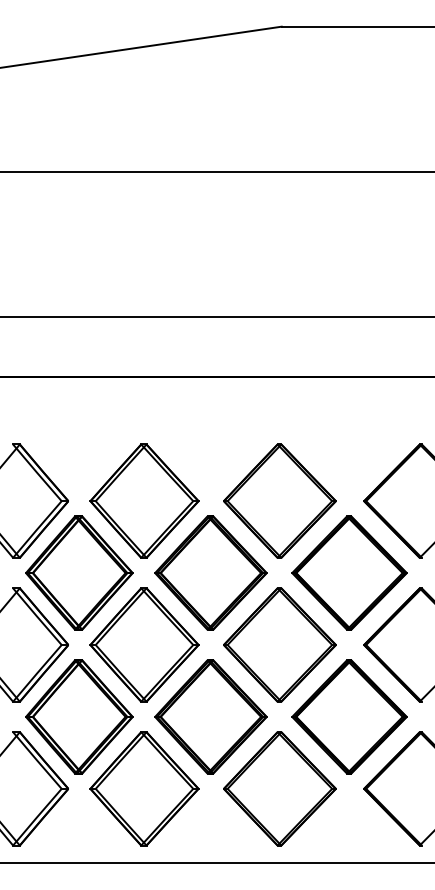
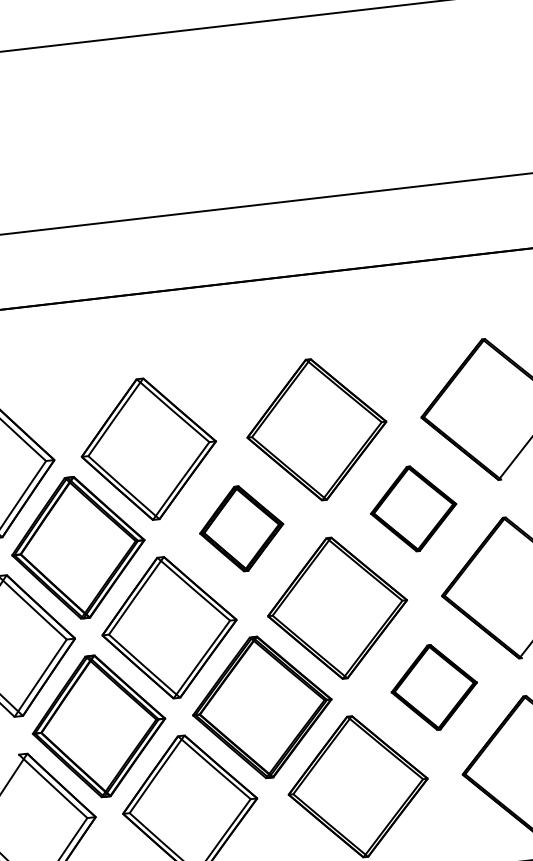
part: (210, 572) -> (240, 528), size x0.6
part: (349, 572) -> (413, 508), size x0.6
part: (349, 716) -> (434, 686), size x0.6

